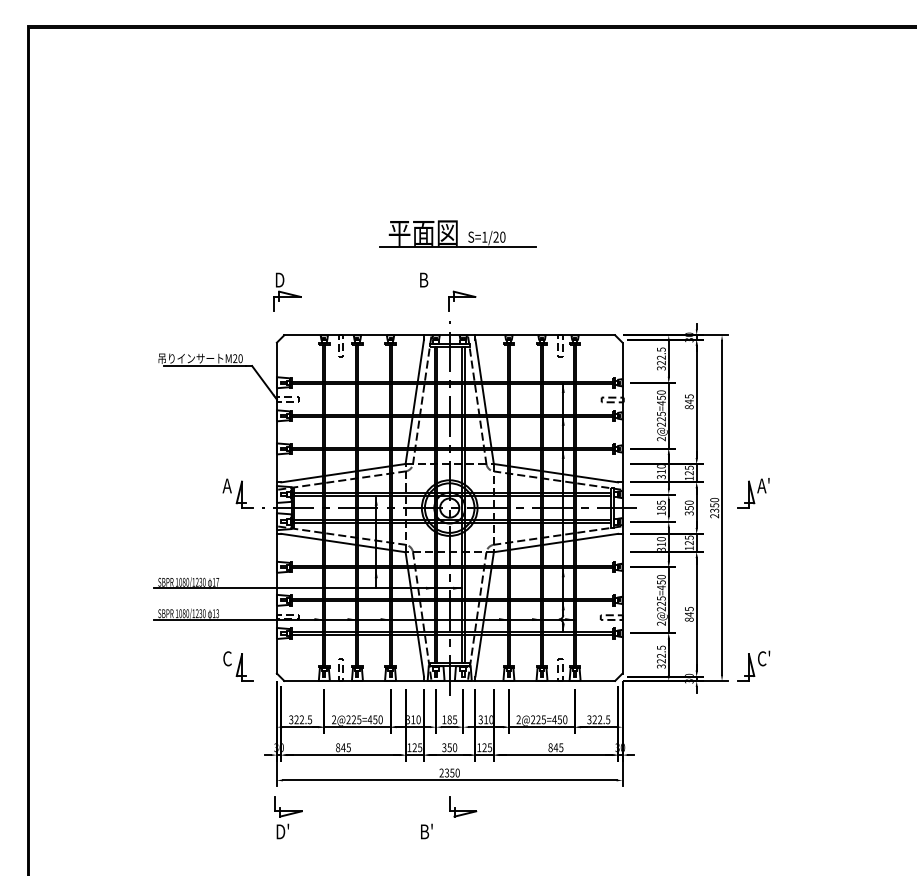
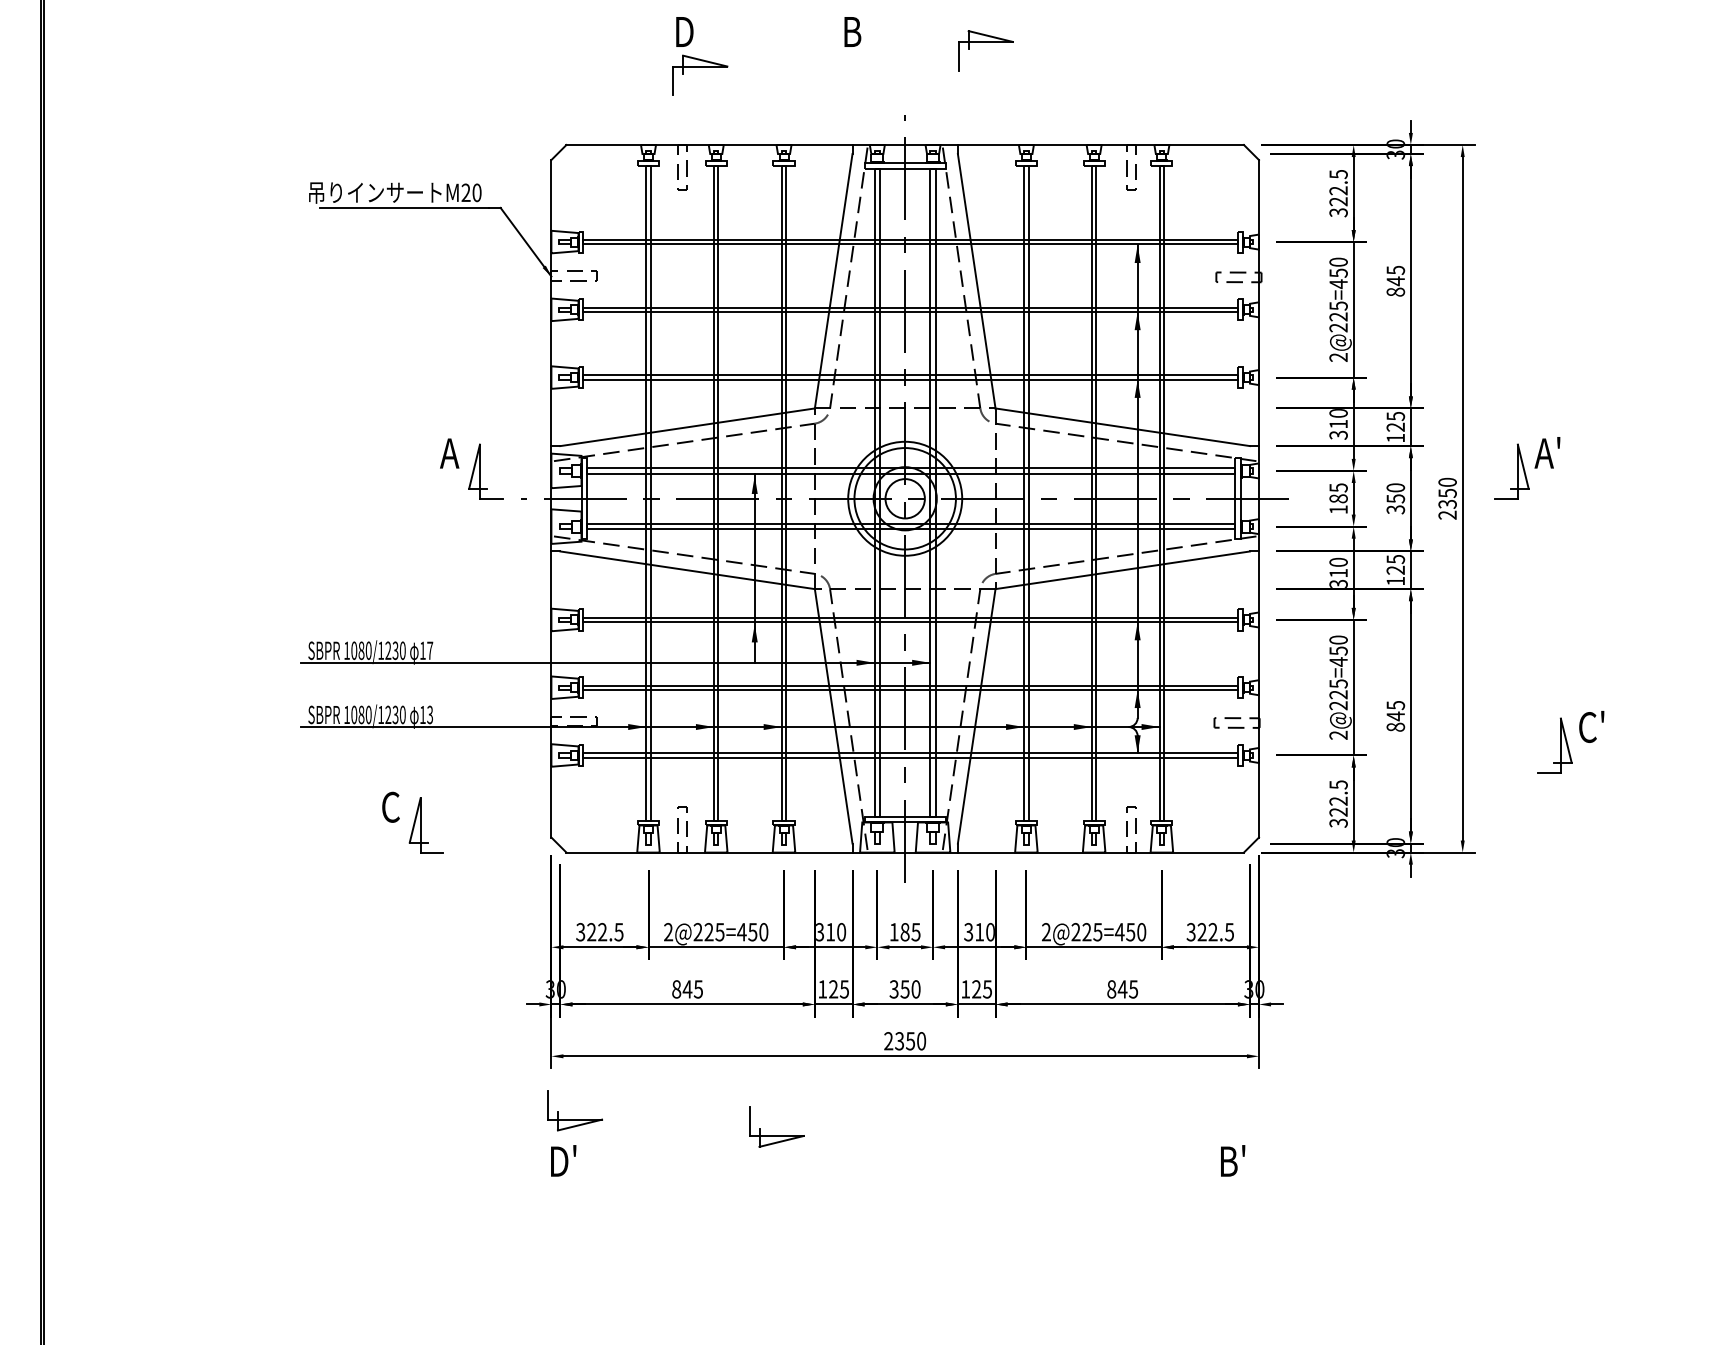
part: (287, 291) -> (699, 55), moved
part: (462, 300) -> (986, 49), moved
part: (753, 665) -> (1570, 741), moved
part: (238, 666) -> (413, 823), moved
part: (463, 806) -> (777, 1126), moved
text: (426, 831) -> (1232, 1160), moved

